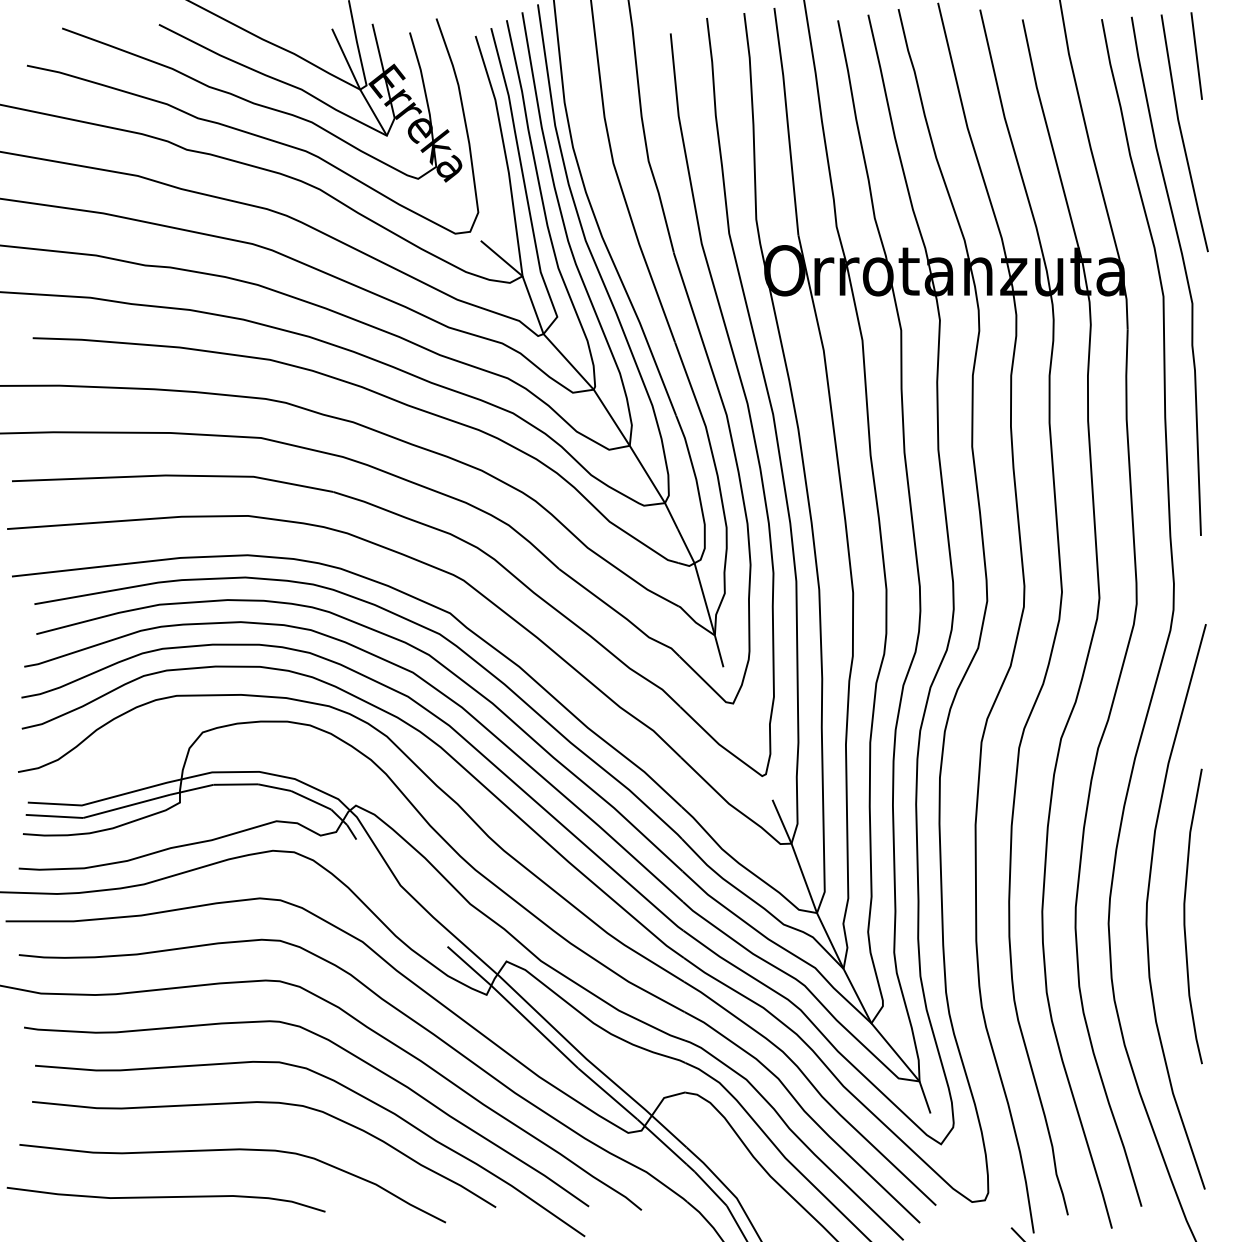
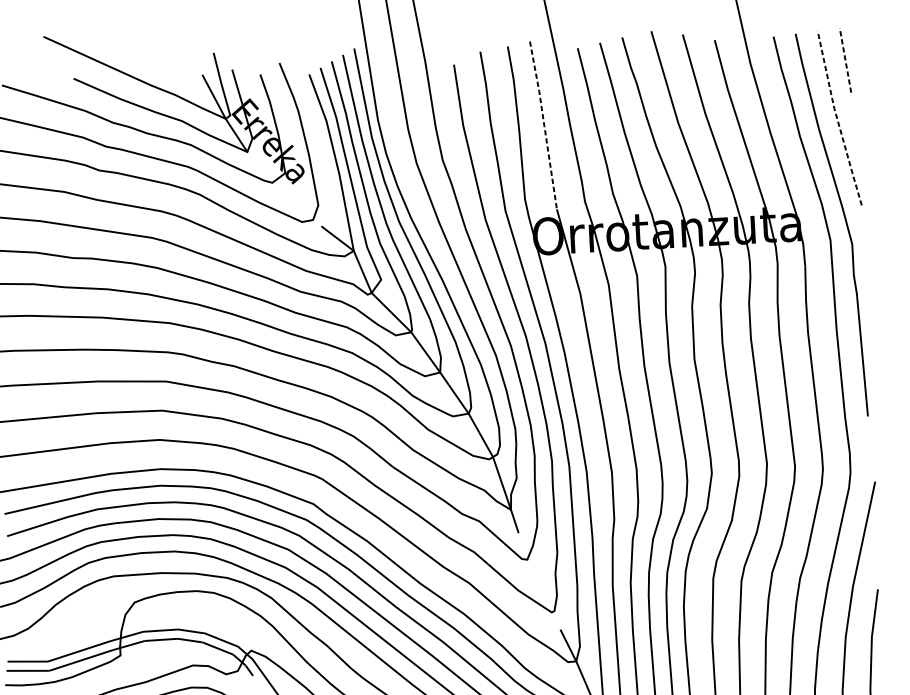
line: (1196, 55) -> (845, 59), solid -> dashed
line: (787, 121) -> (544, 125), solid -> dashed
line: (1181, 133) -> (837, 118), solid -> dashed

